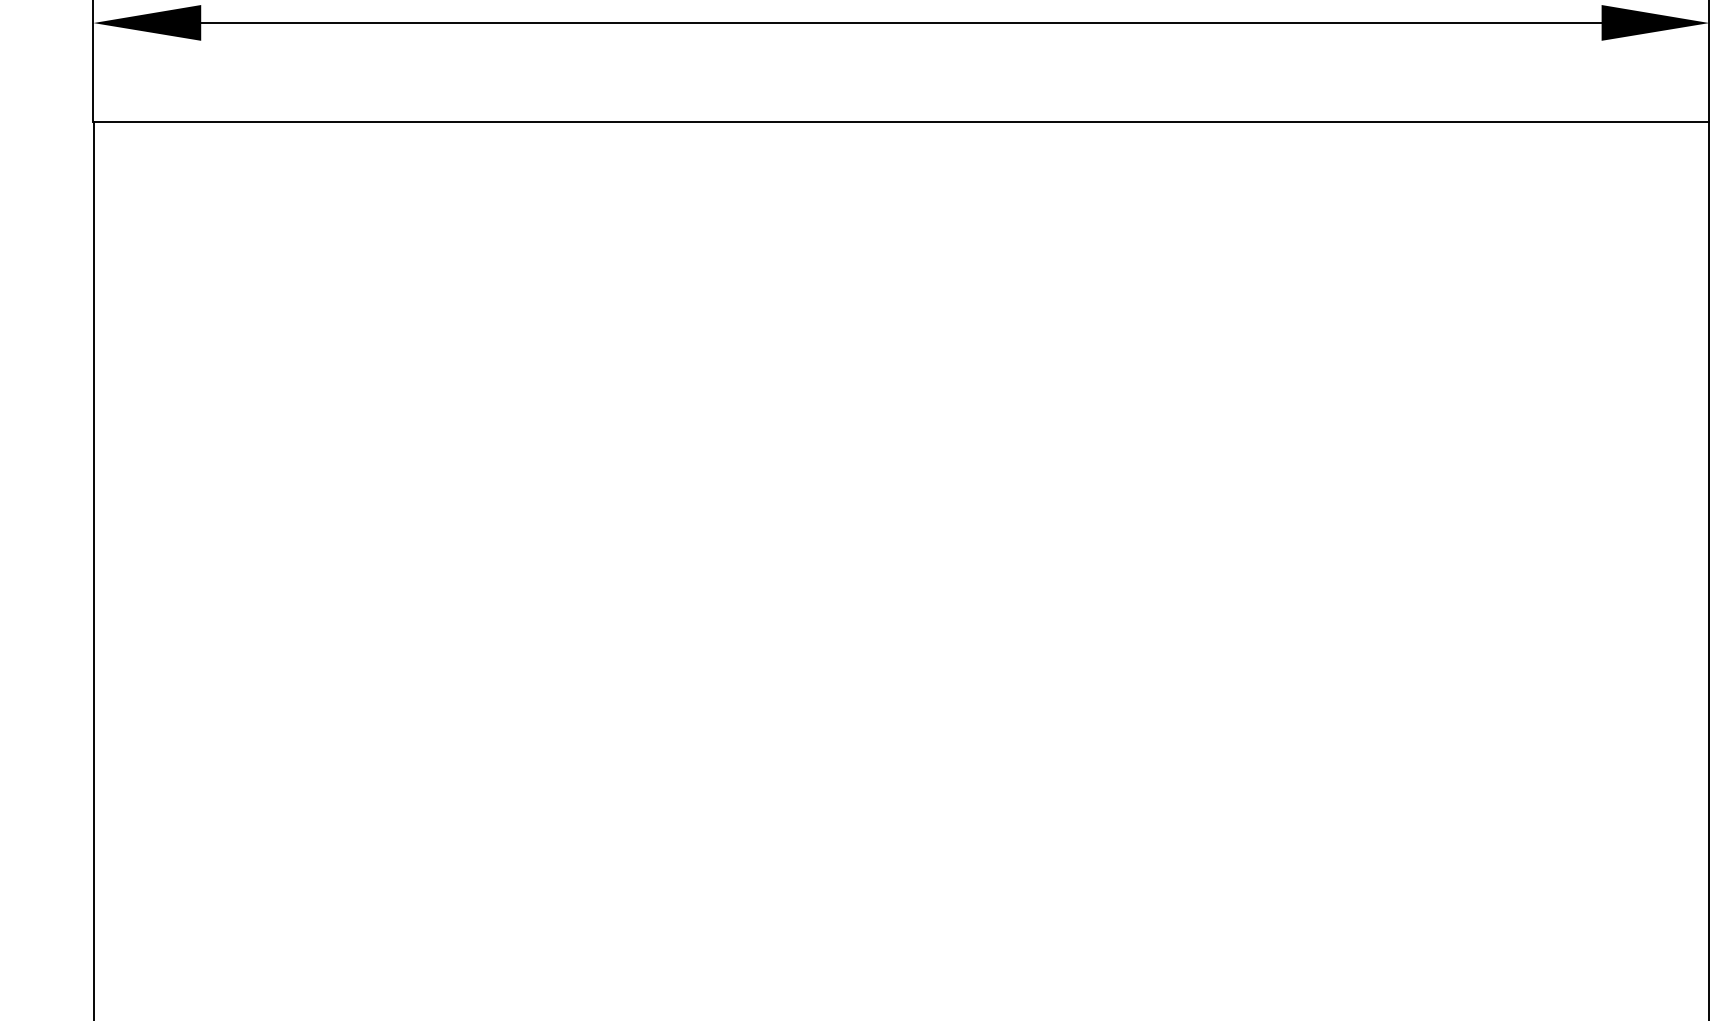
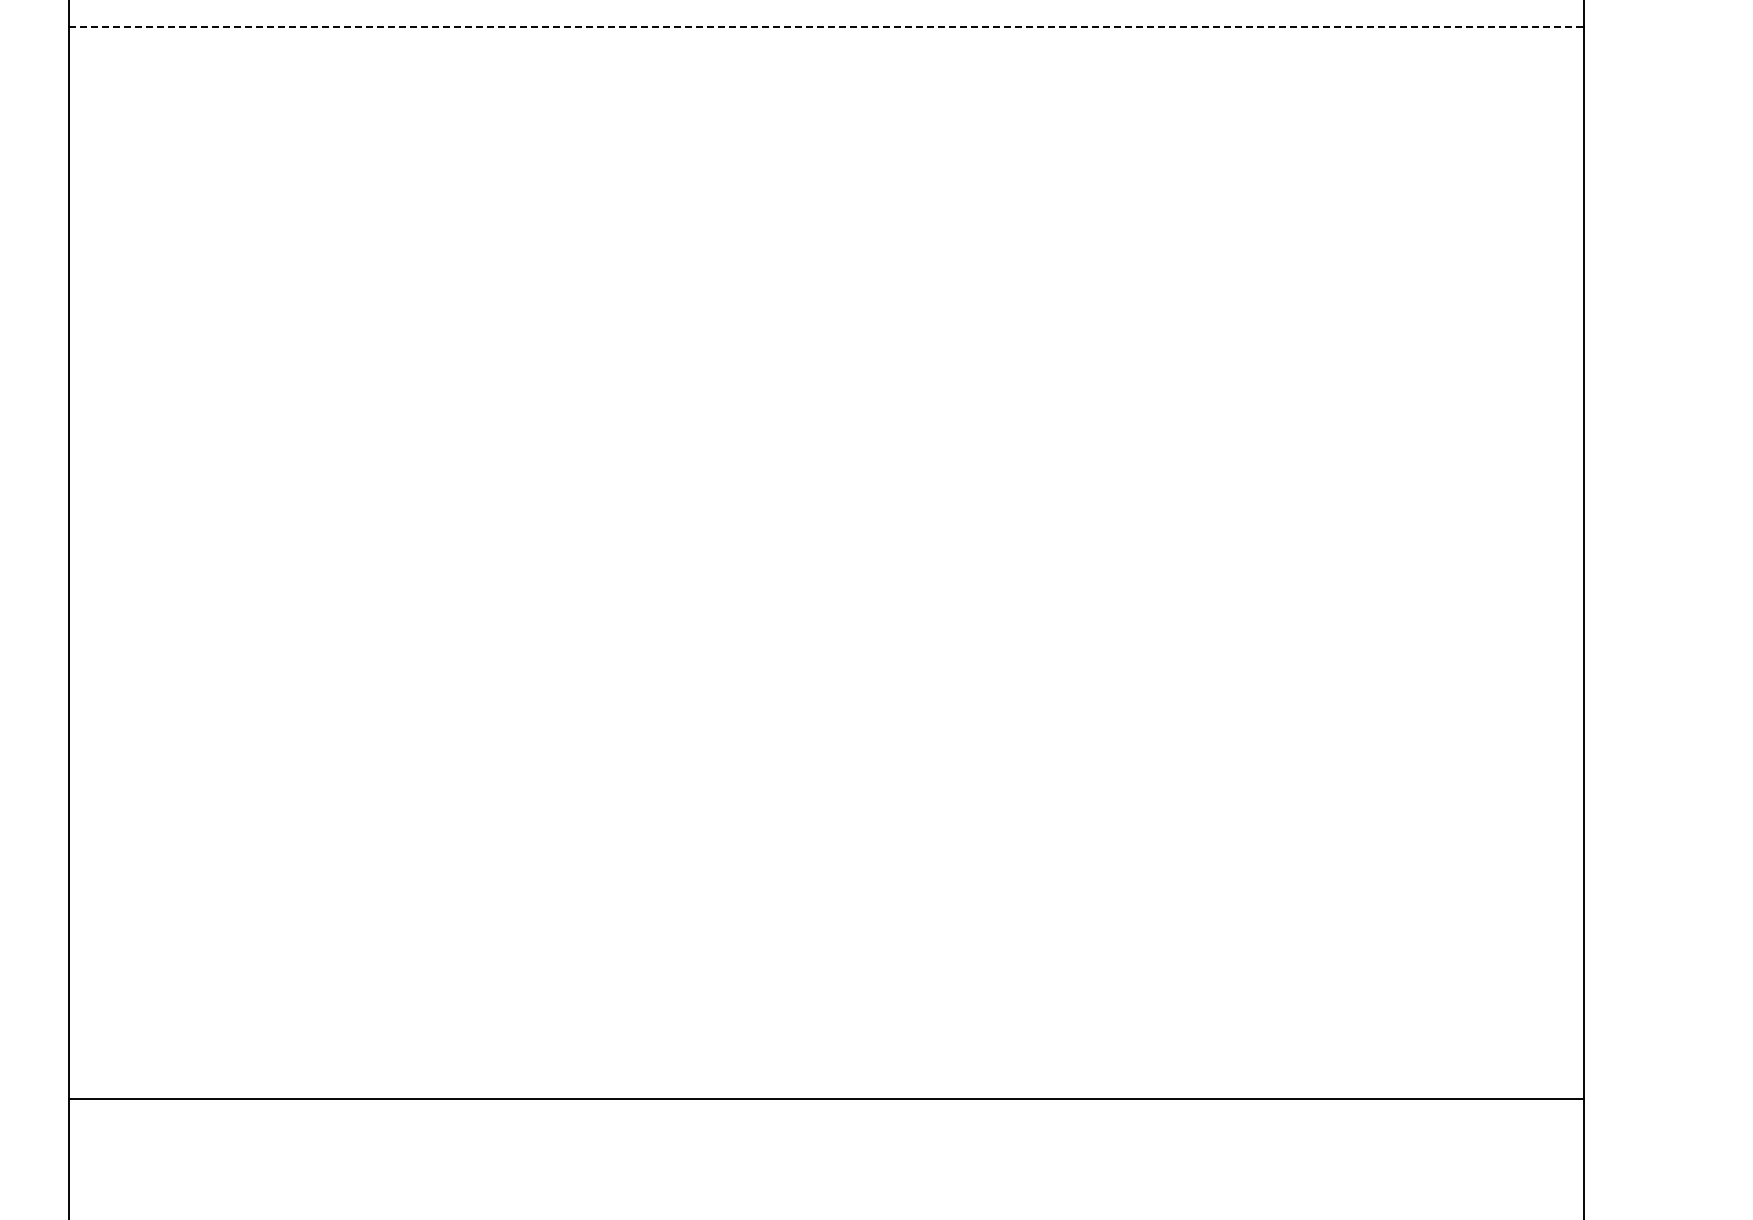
line: (901, 121) -> (826, 27), solid -> dashed

